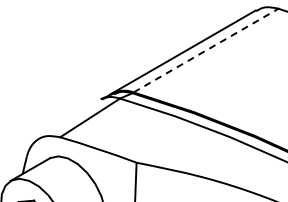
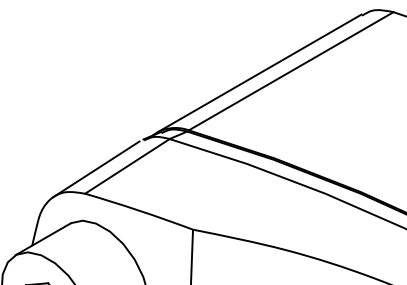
line: (206, 50) -> (291, 71), dashed -> solid
line: (67, 119) -> (95, 168), added

